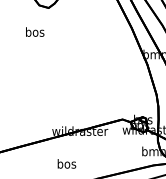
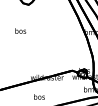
text: (34, 31) -> (20, 30), moved

